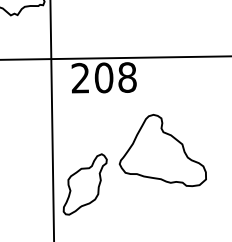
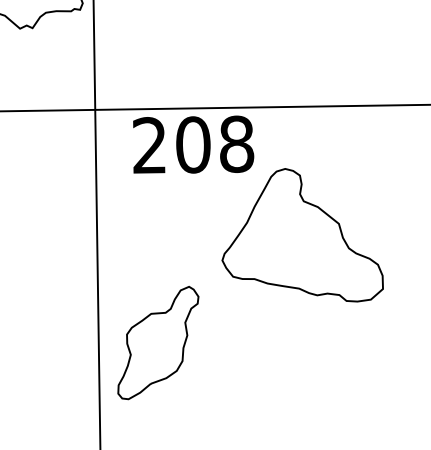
part: (162, 150) -> (301, 235), moved

